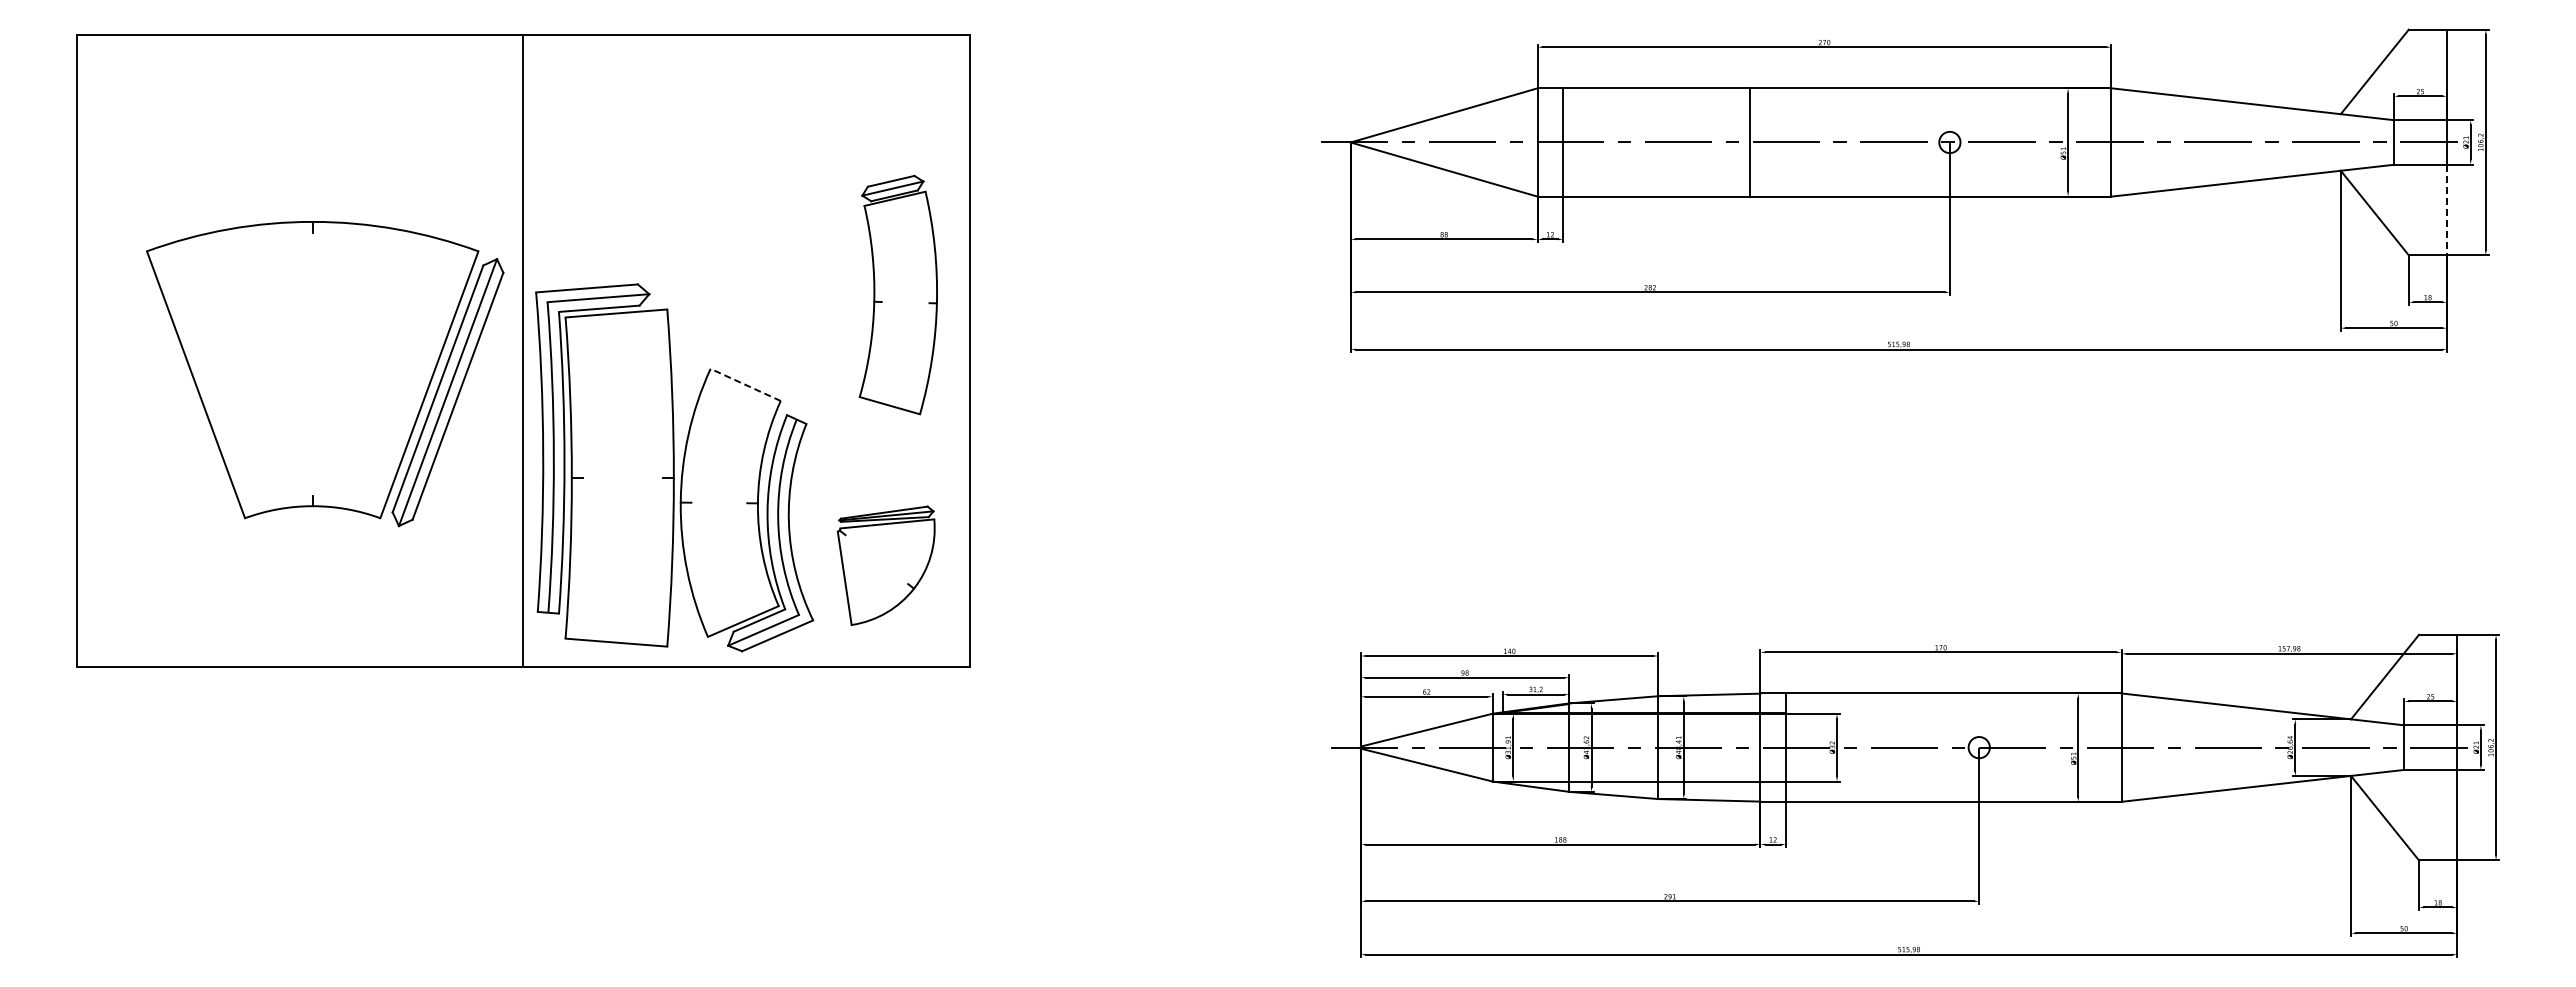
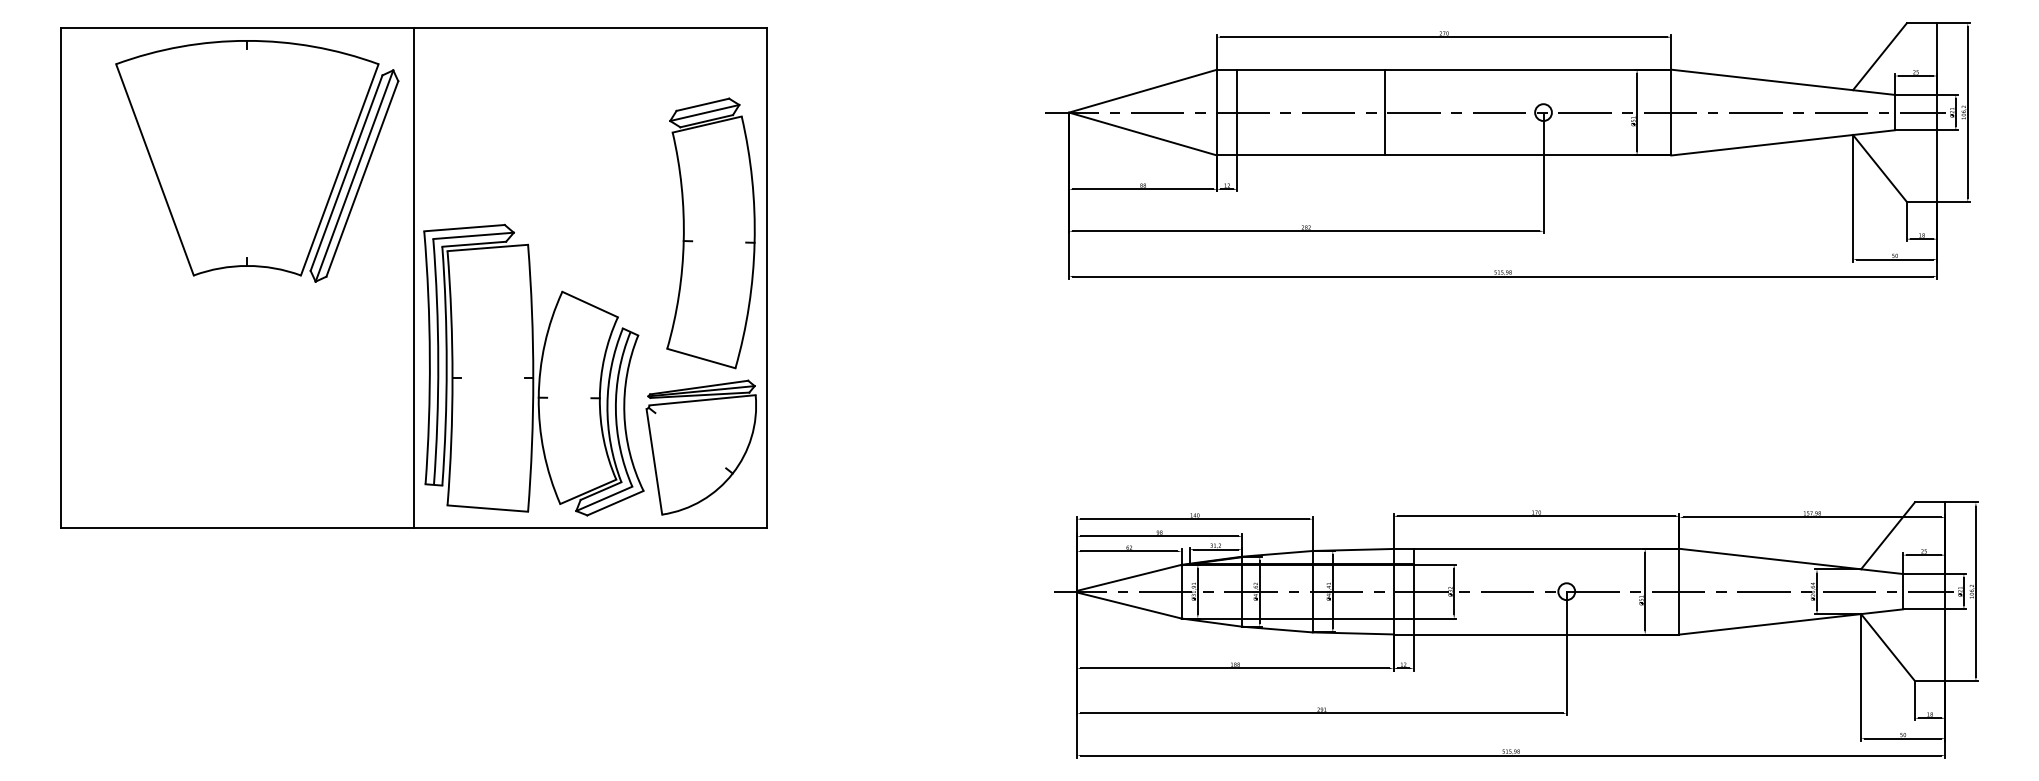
line: (2447, 210) -> (1937, 166), dashed -> solid
part: (898, 294) -> (711, 232), size x1.43
part: (325, 374) -> (257, 161), moved
line: (745, 384) -> (590, 304), dashed -> solid
part: (886, 565) -> (701, 447), size x1.43

